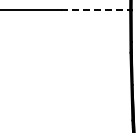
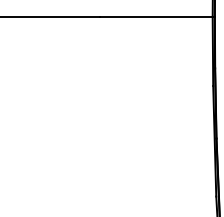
line: (95, 10) -> (156, 17), dashed -> solid

